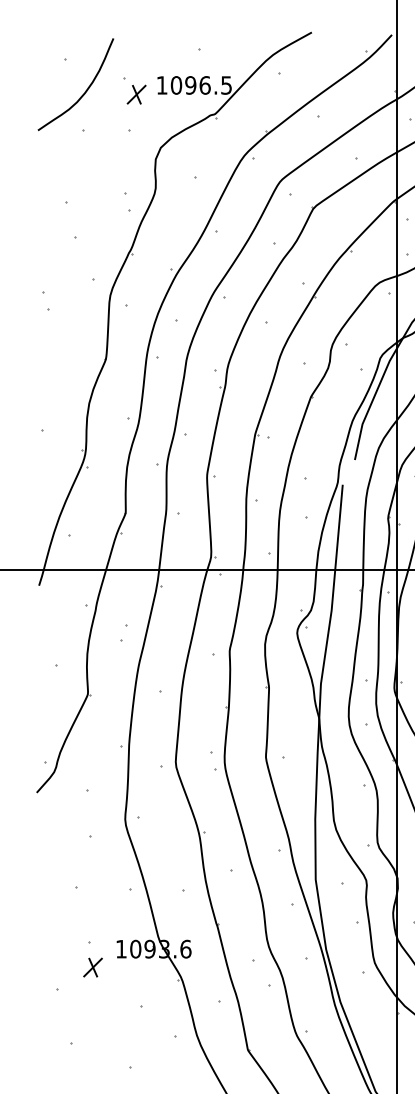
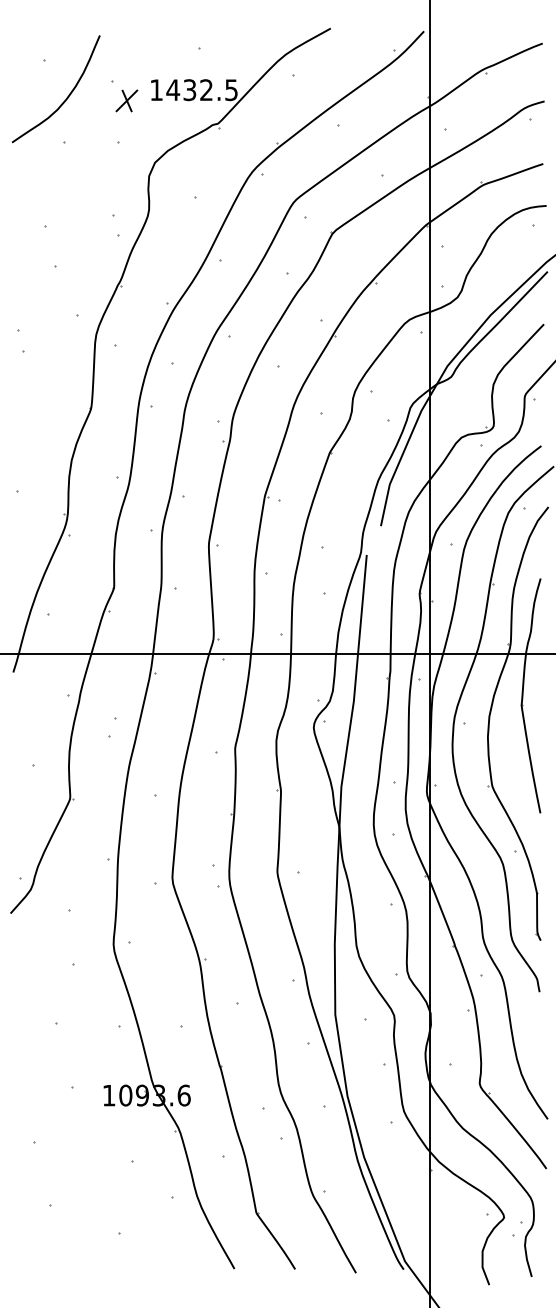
text: (190, 85) -> (189, 90), 1096.5 -> 1432.5
part: (92, 967) -> (75, 1116), removed

